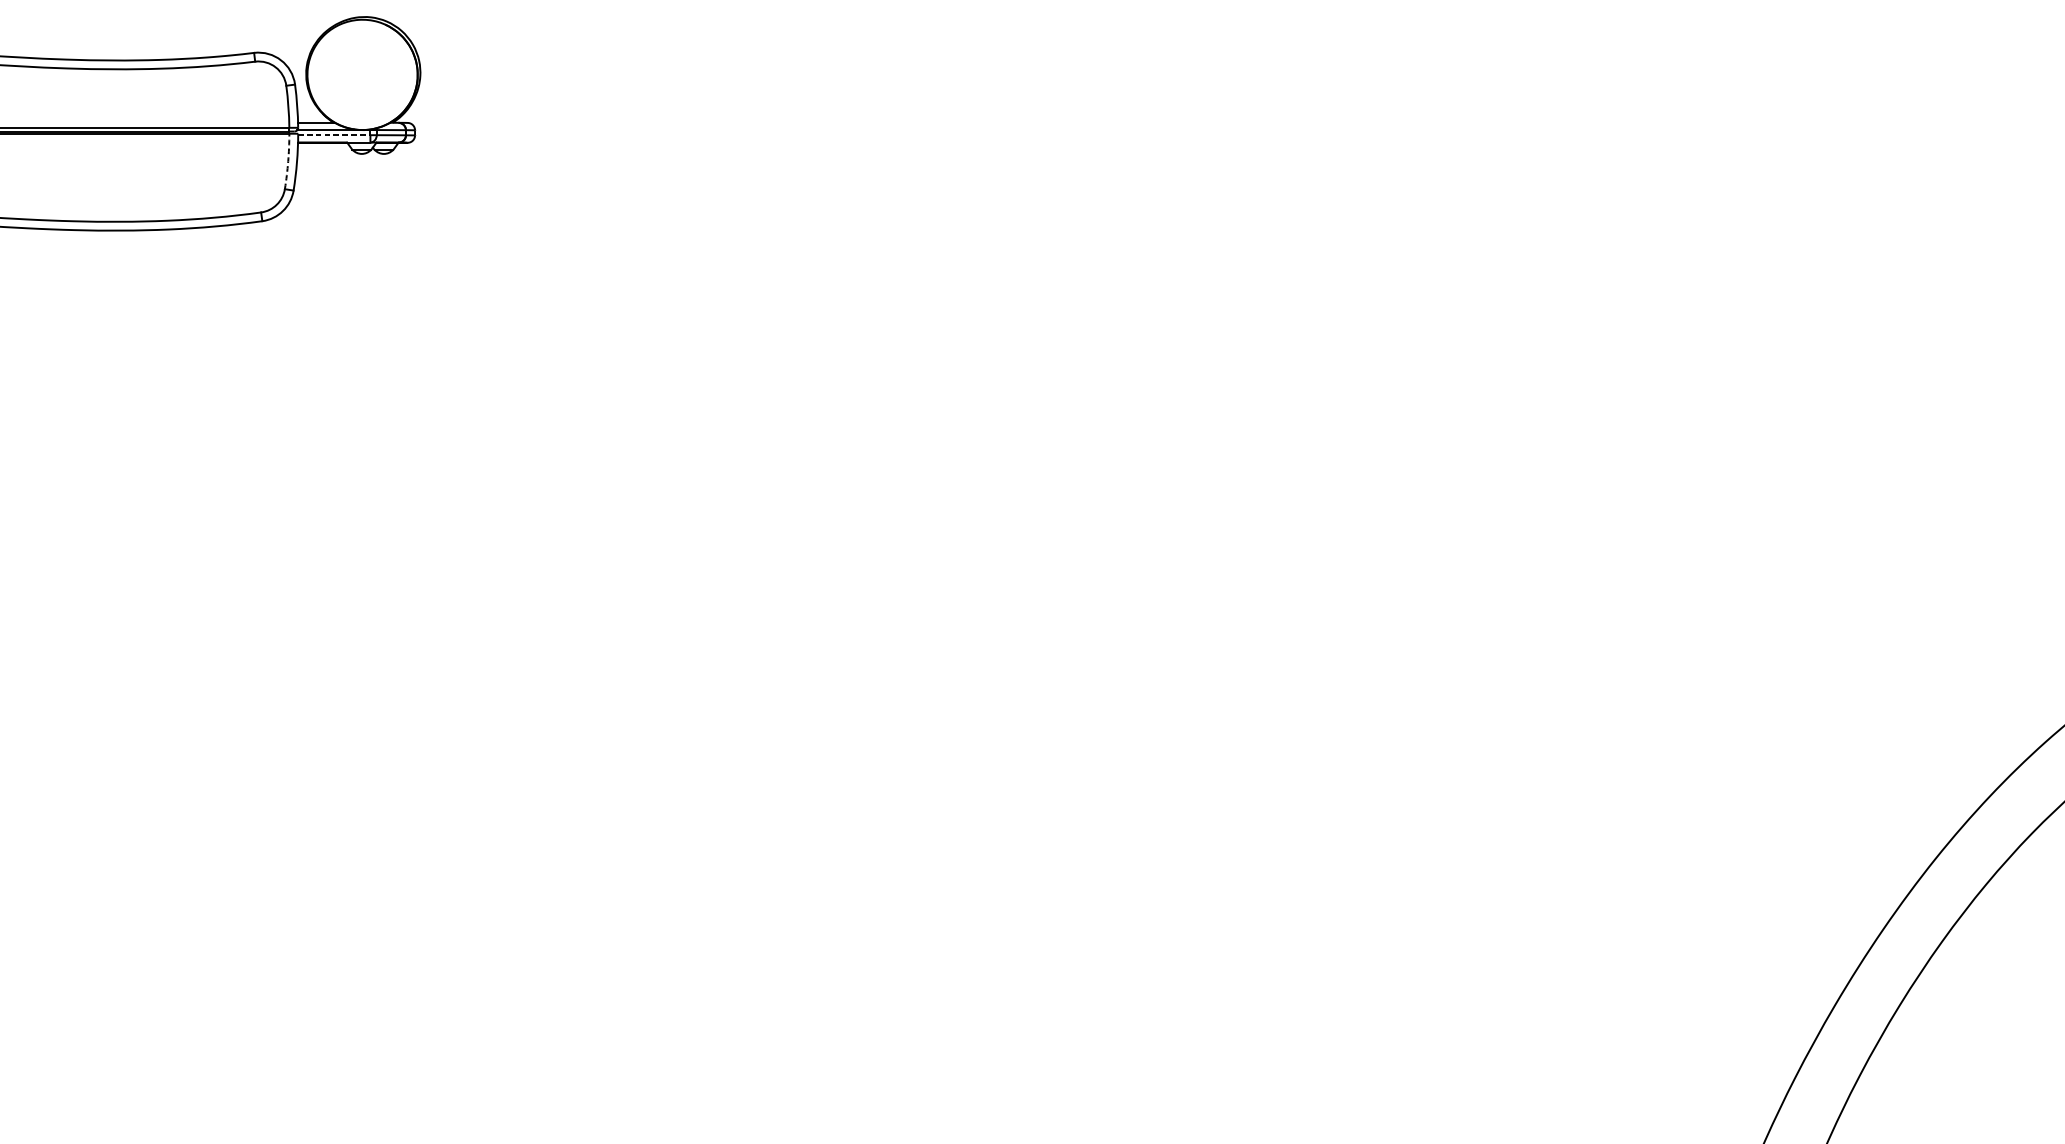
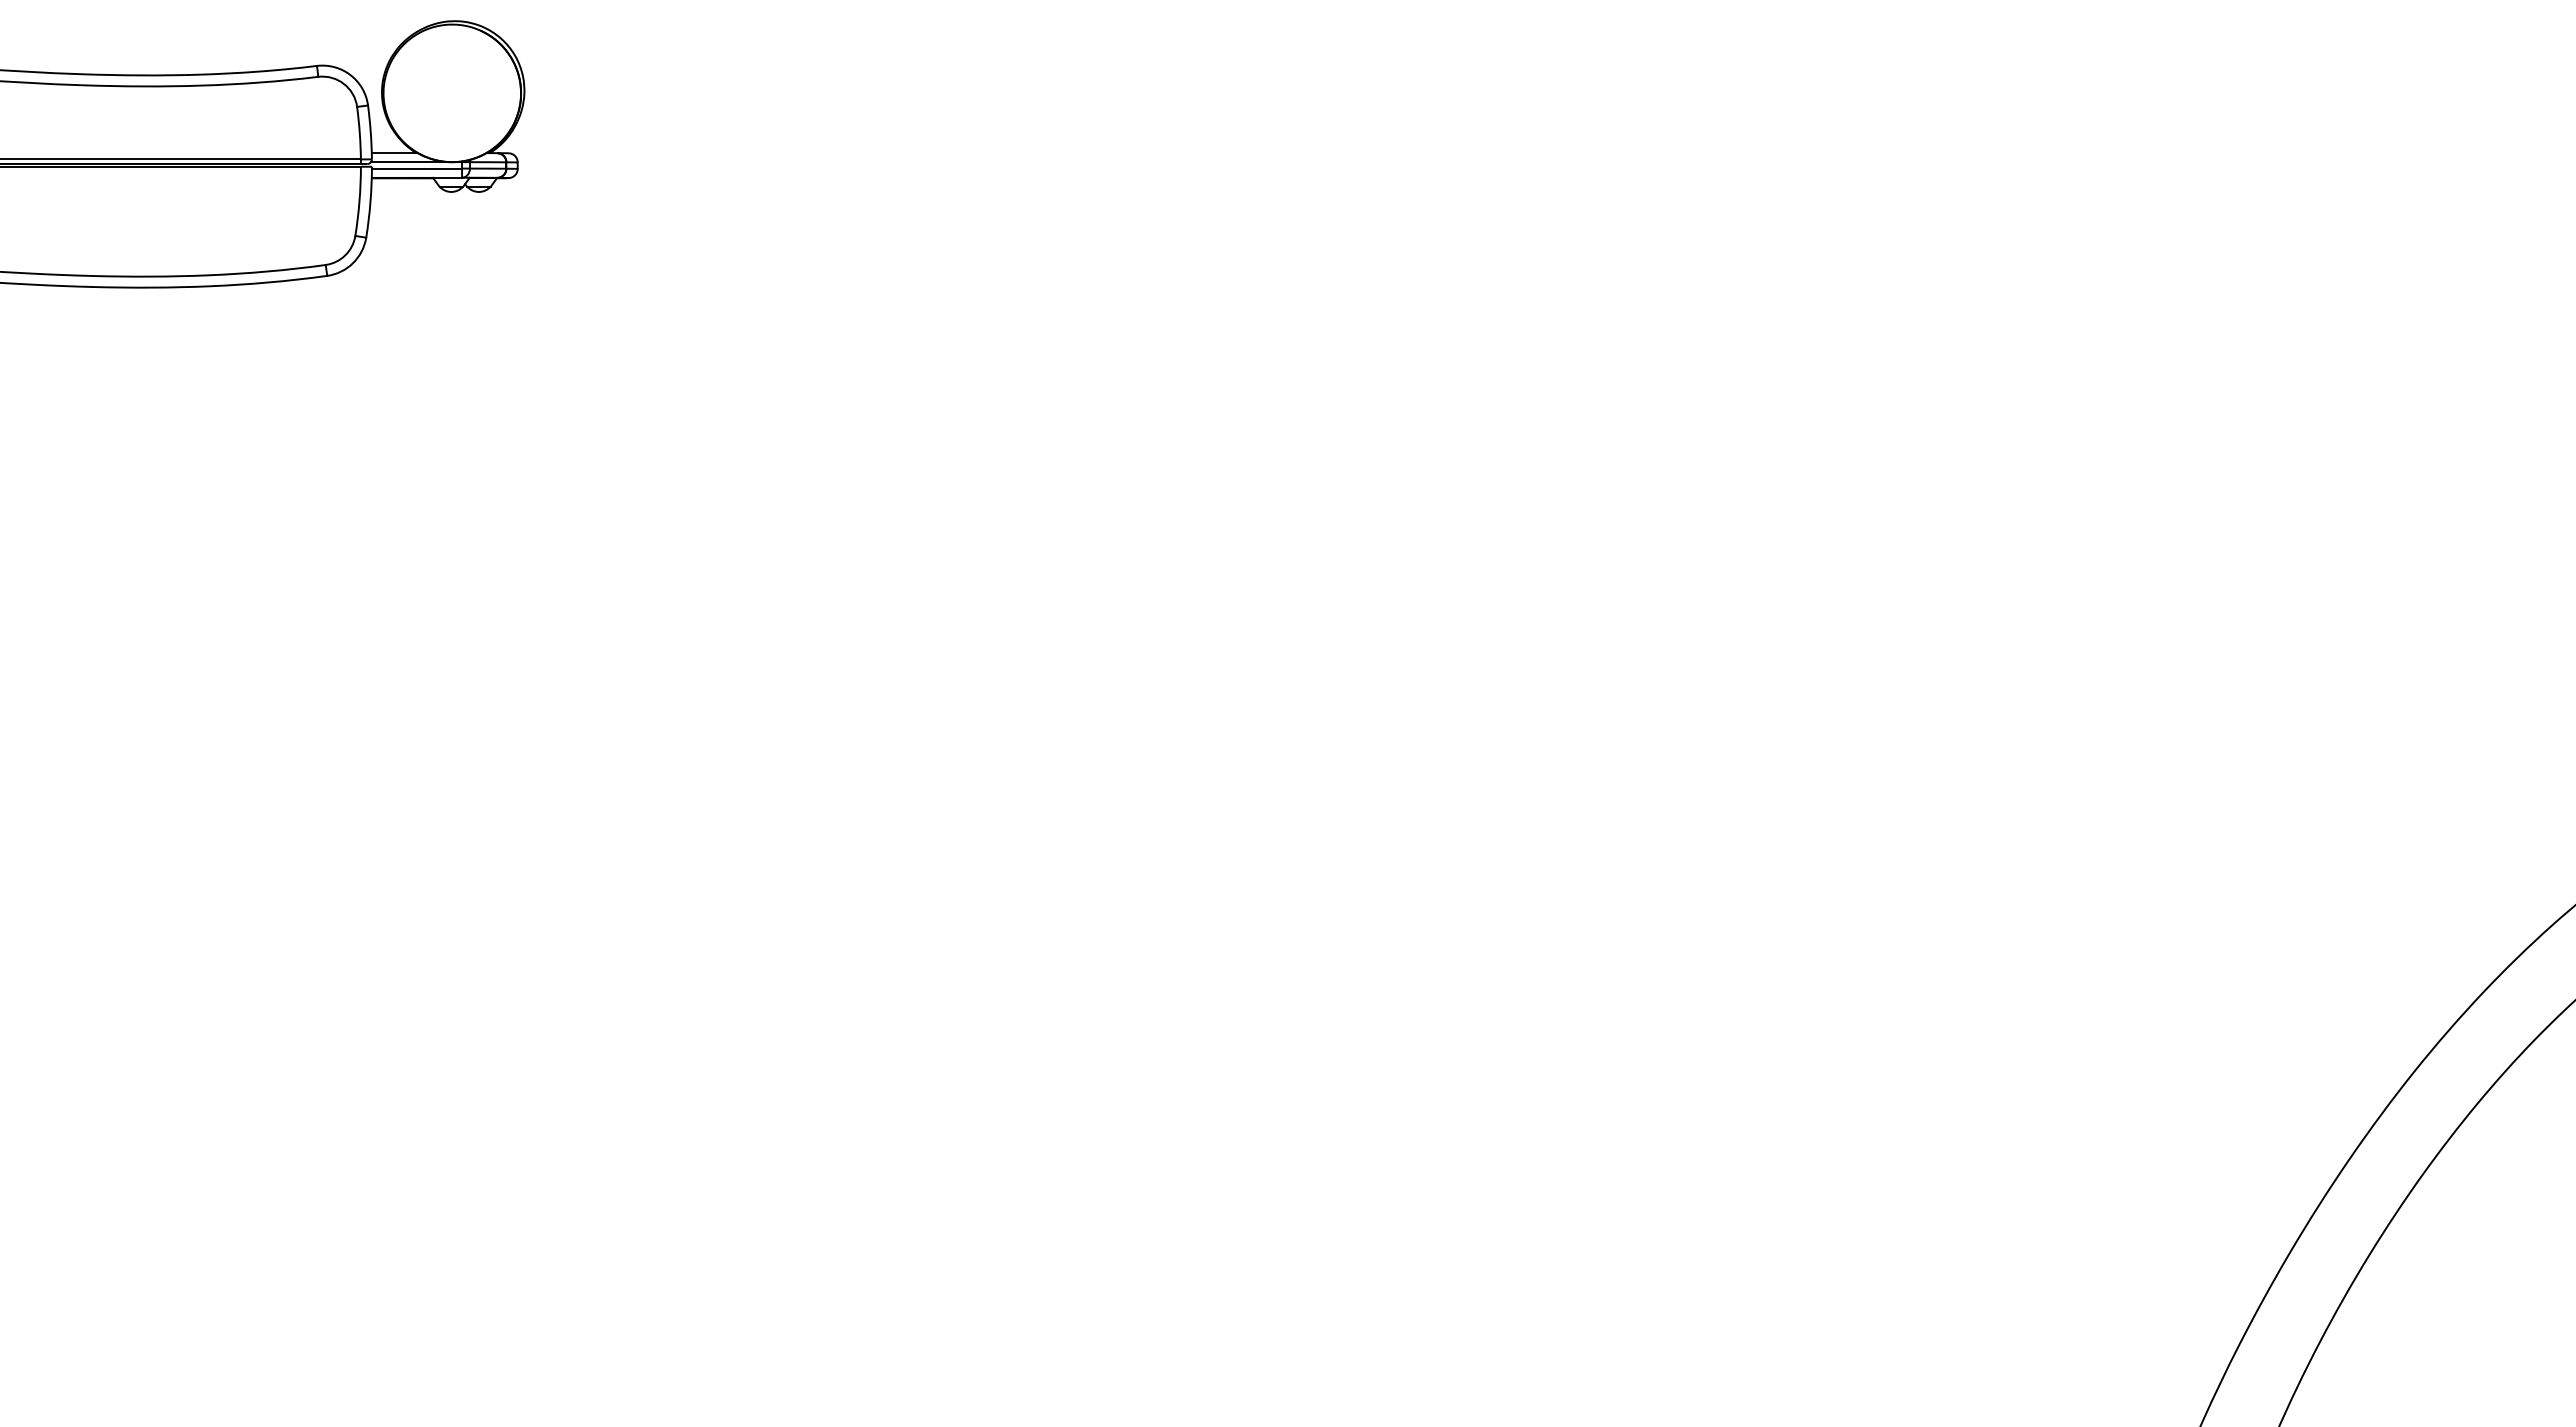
line: (334, 135) -> (417, 168), dashed -> solid
arc: (288, 161) -> (359, 201), dashed -> solid

